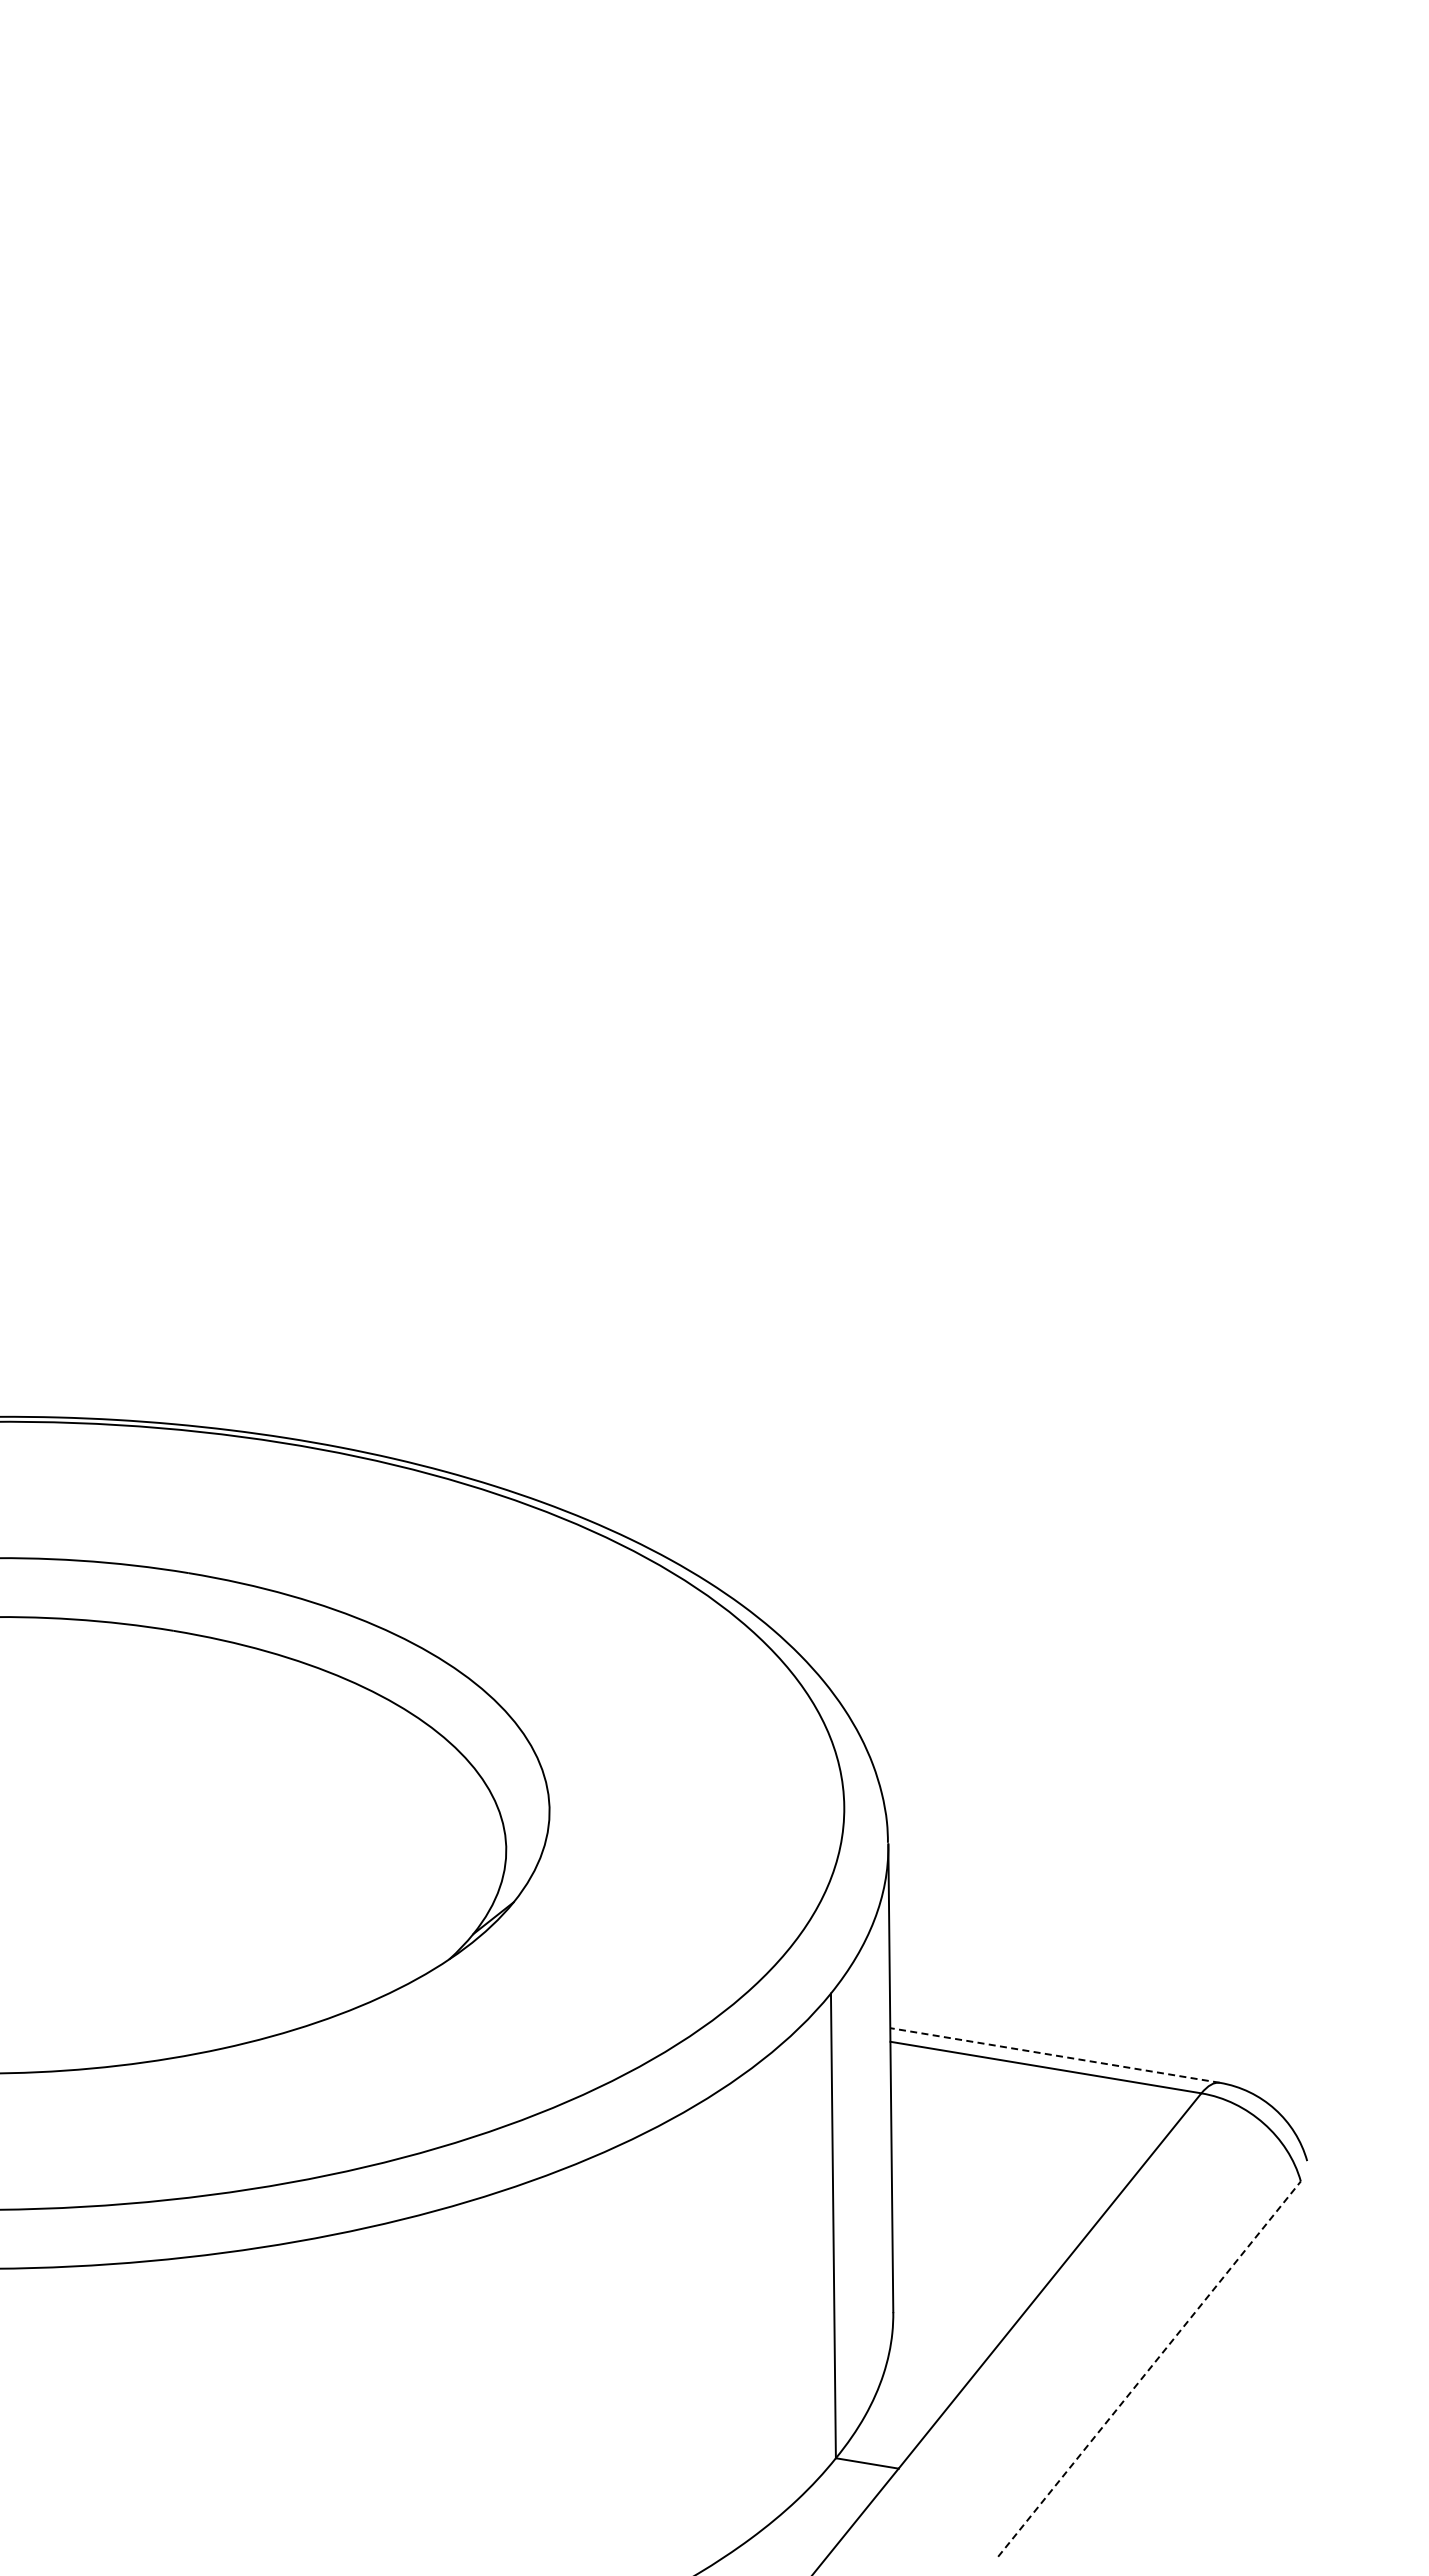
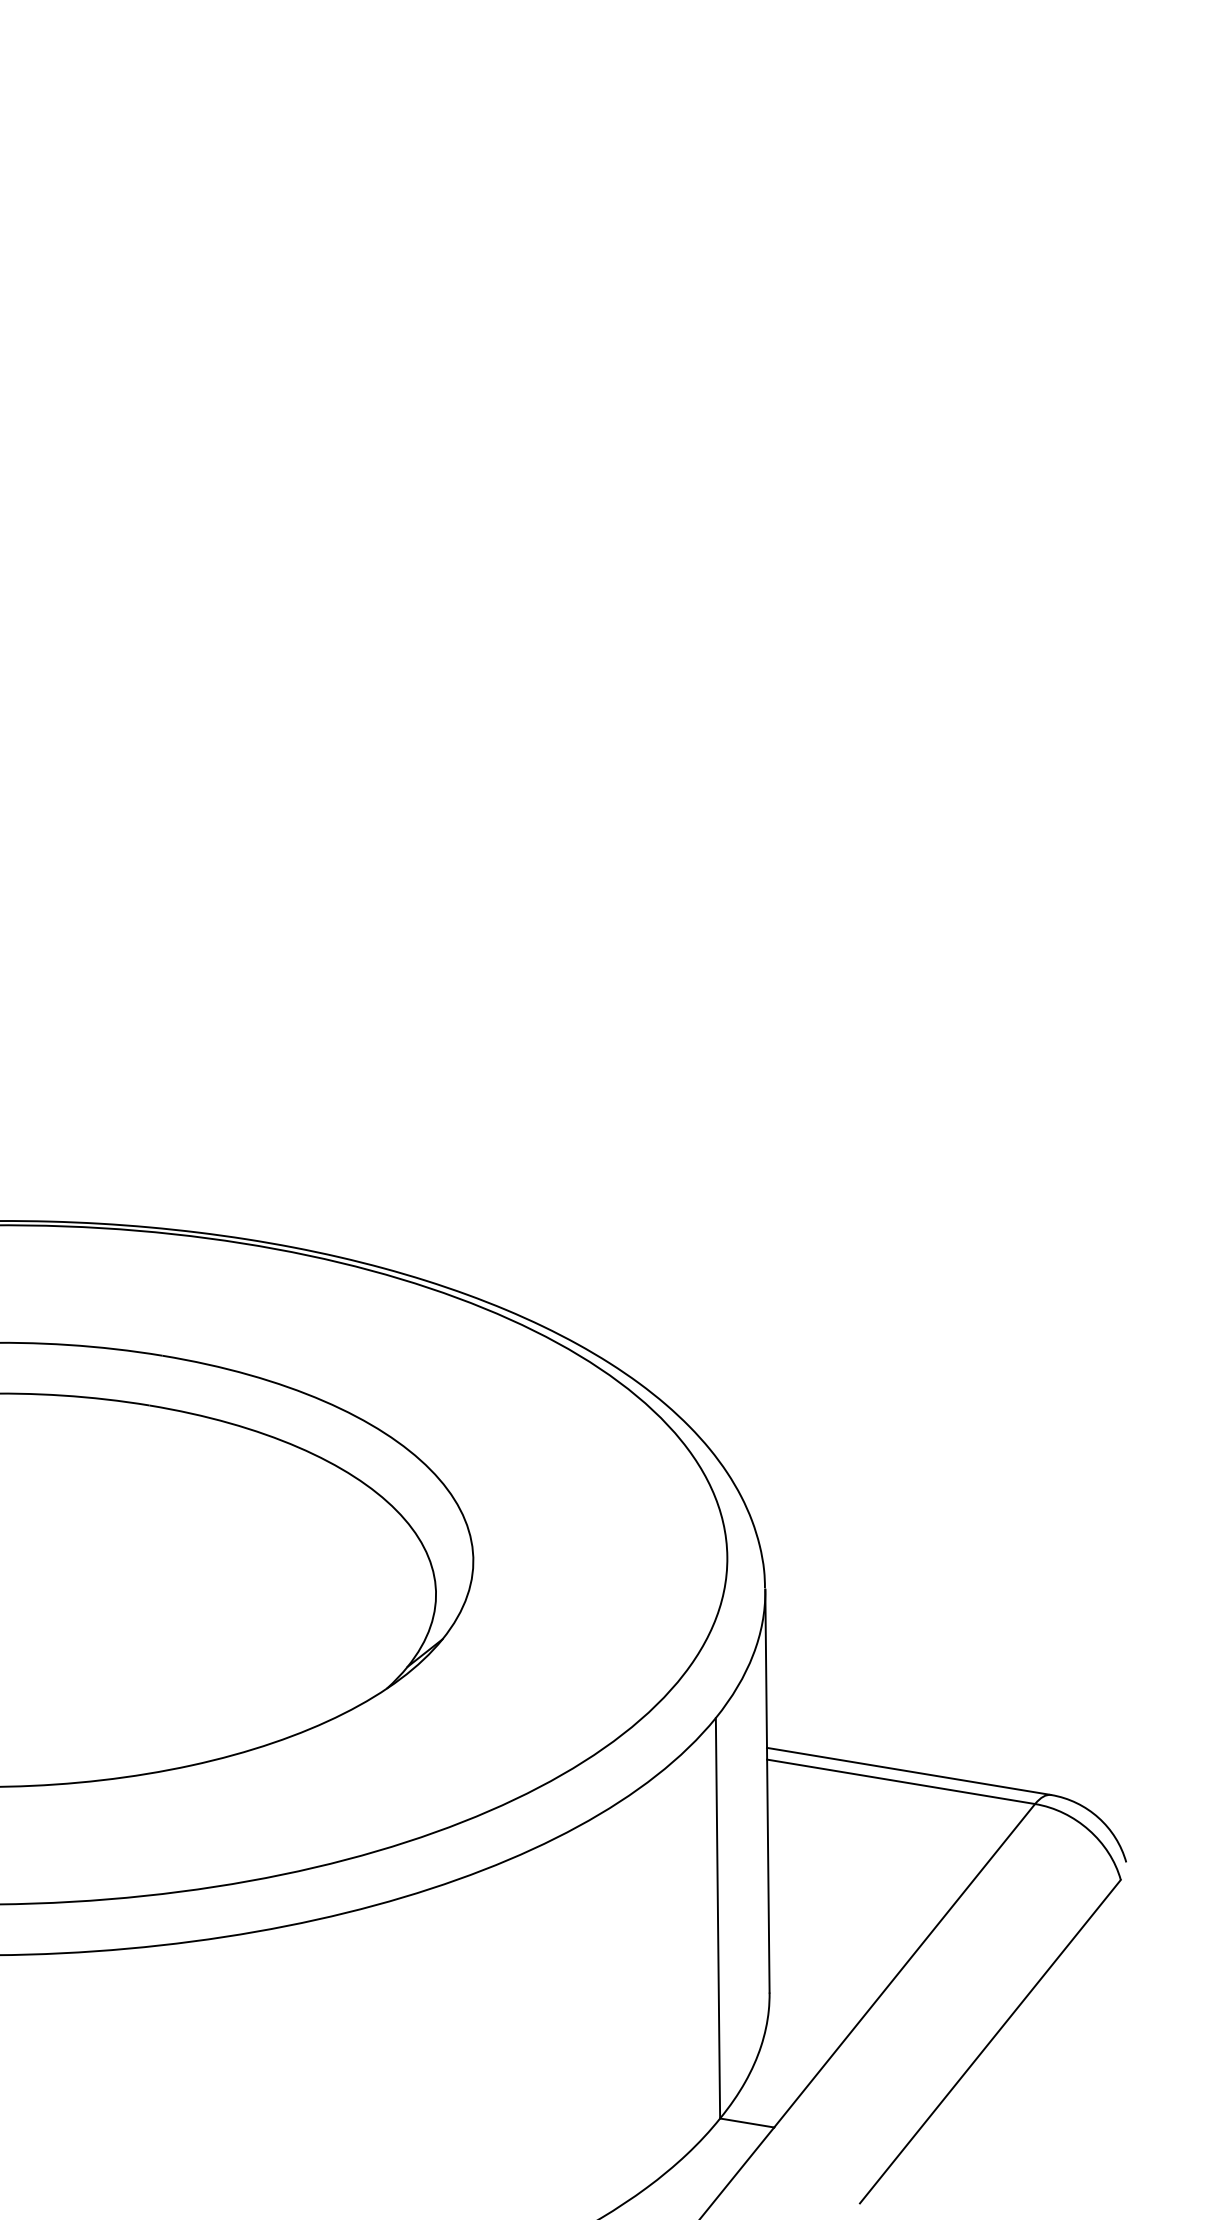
line: (1054, 2055) -> (908, 1771), dashed -> solid
line: (1149, 2368) -> (990, 2041), dashed -> solid

